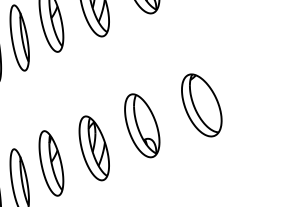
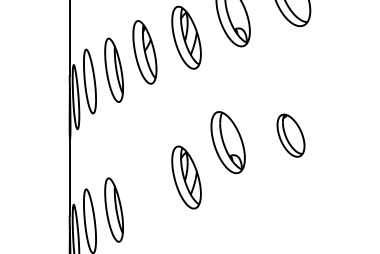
part: (201, 105) -> (290, 135), size x0.7
part: (141, 125) -> (227, 142), moved
part: (51, 162) -> (144, 191), removed

